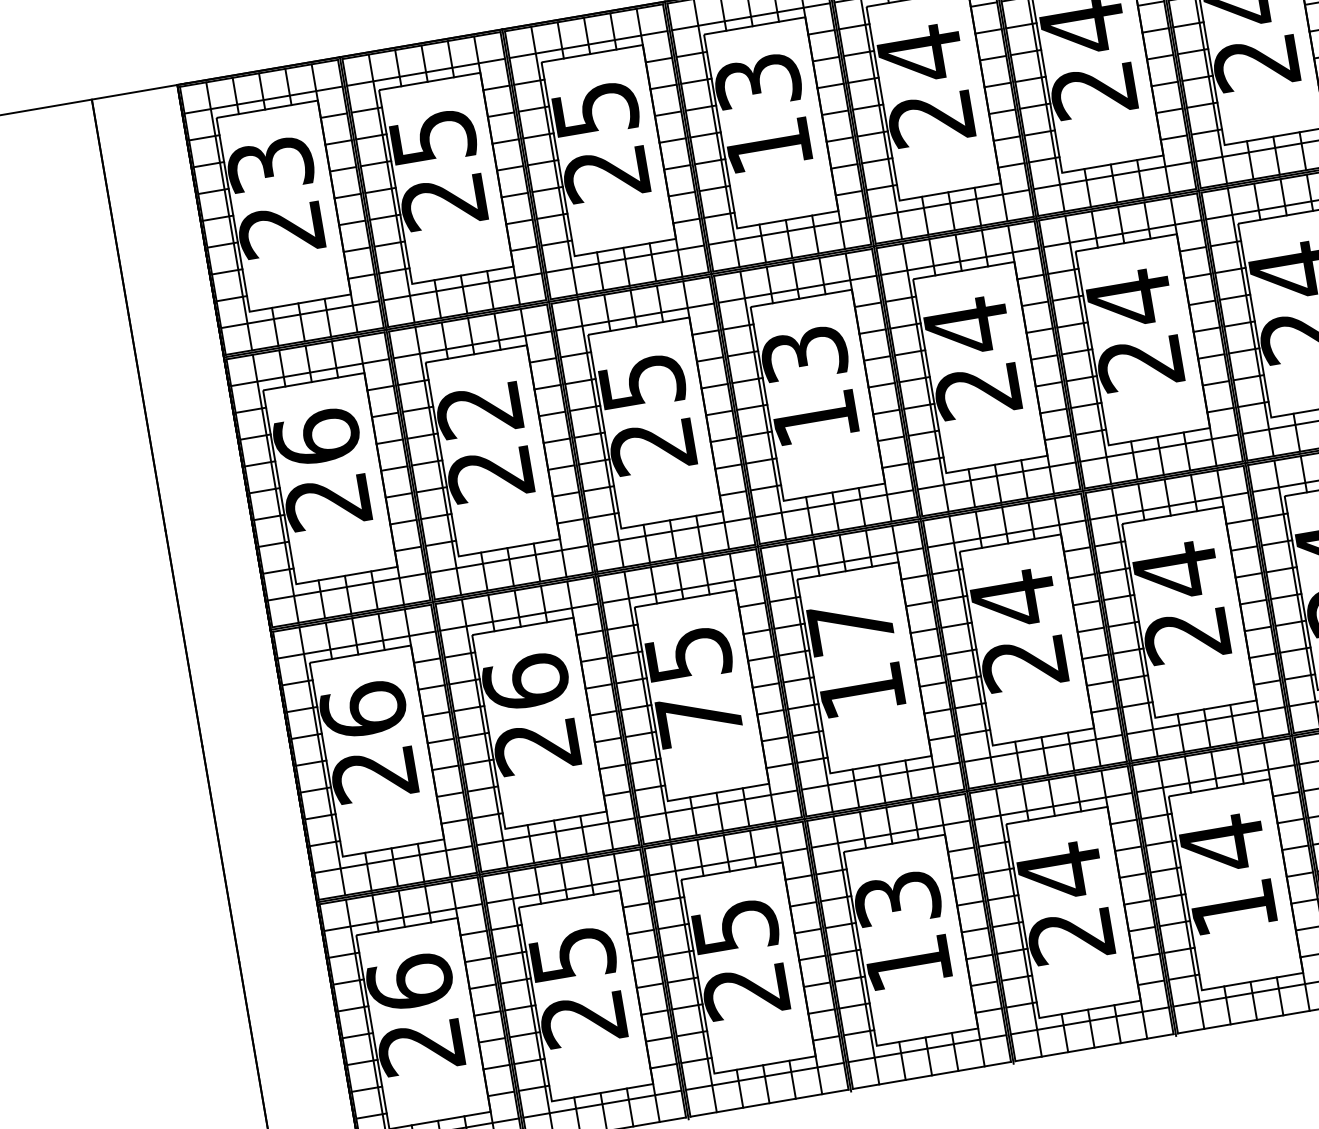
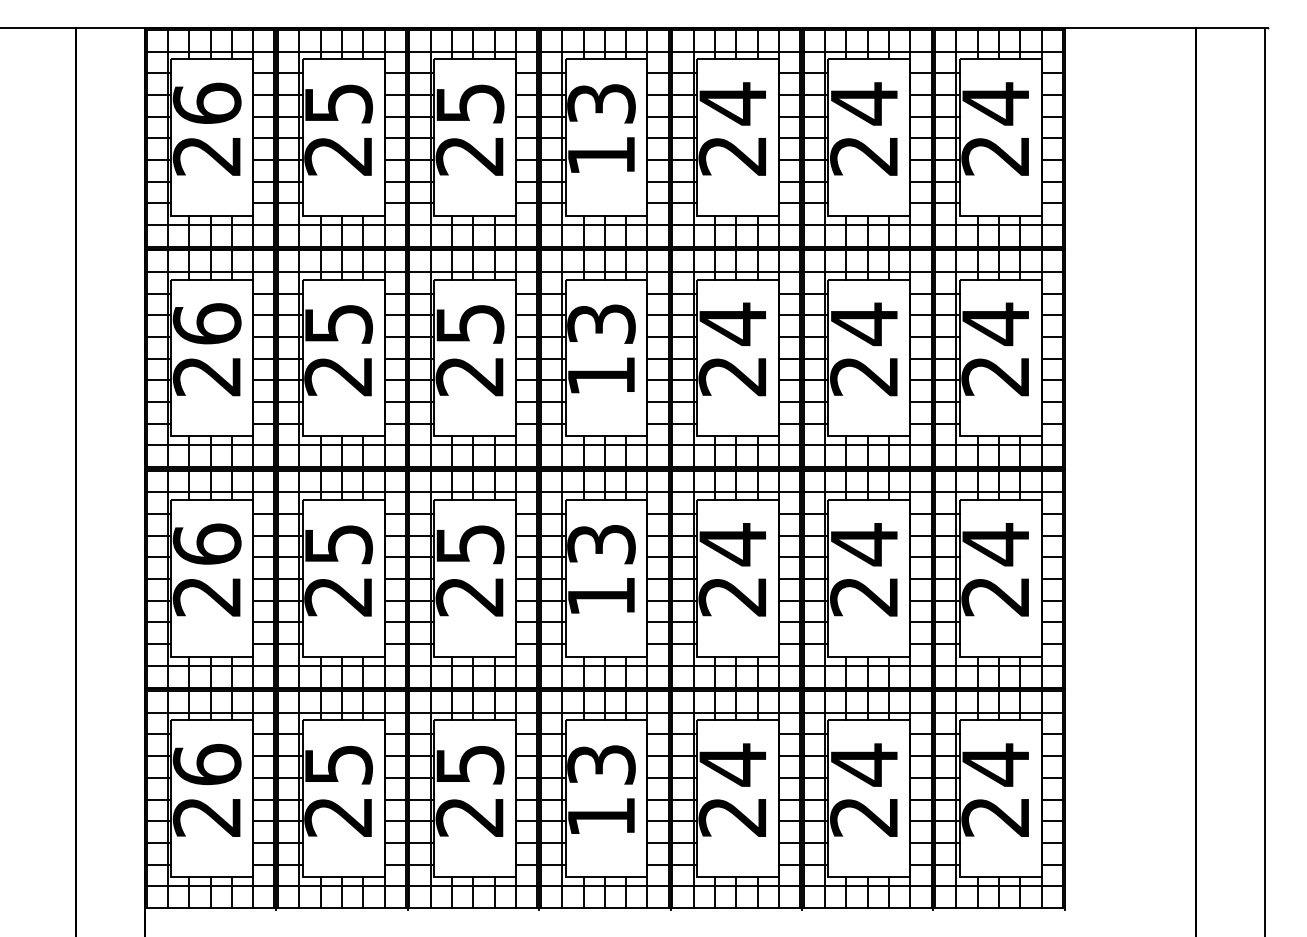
text: (269, 163) -> (206, 102), 23 -> 26
text: (479, 410) -> (338, 324), 22 -> 25
text: (851, 626) -> (601, 544), 17 -> 13
text: (525, 681) -> (338, 543), 26 -> 25
text: (698, 719) -> (469, 596), 75 -> 25
text: (1232, 908) -> (863, 817), 14 -> 24

